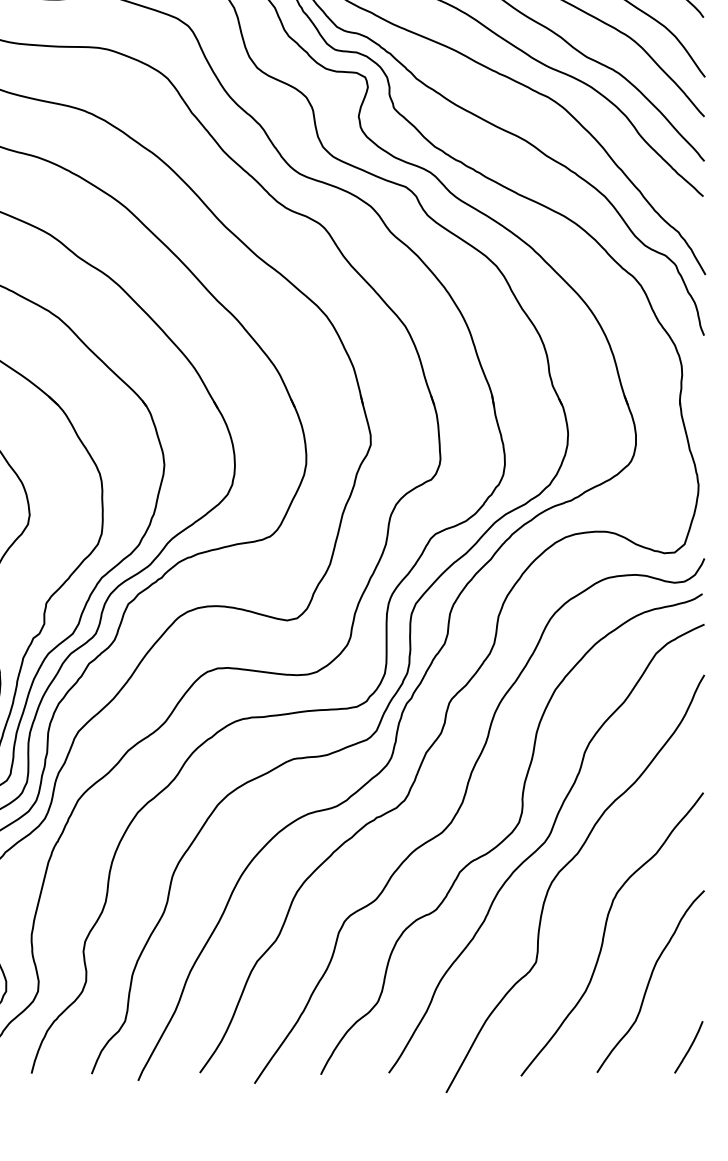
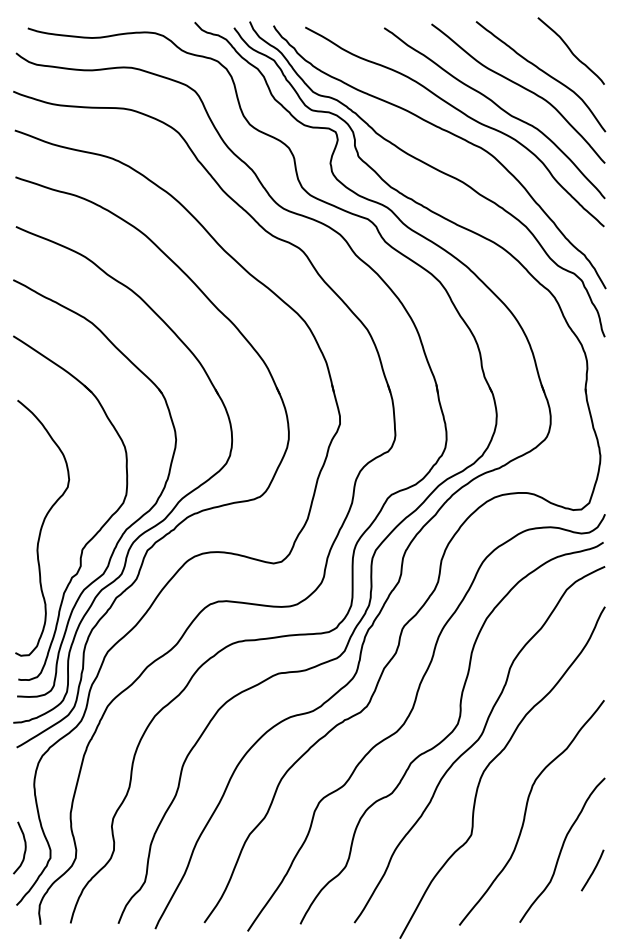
curve: (688, 1047) -> (592, 870), moved

